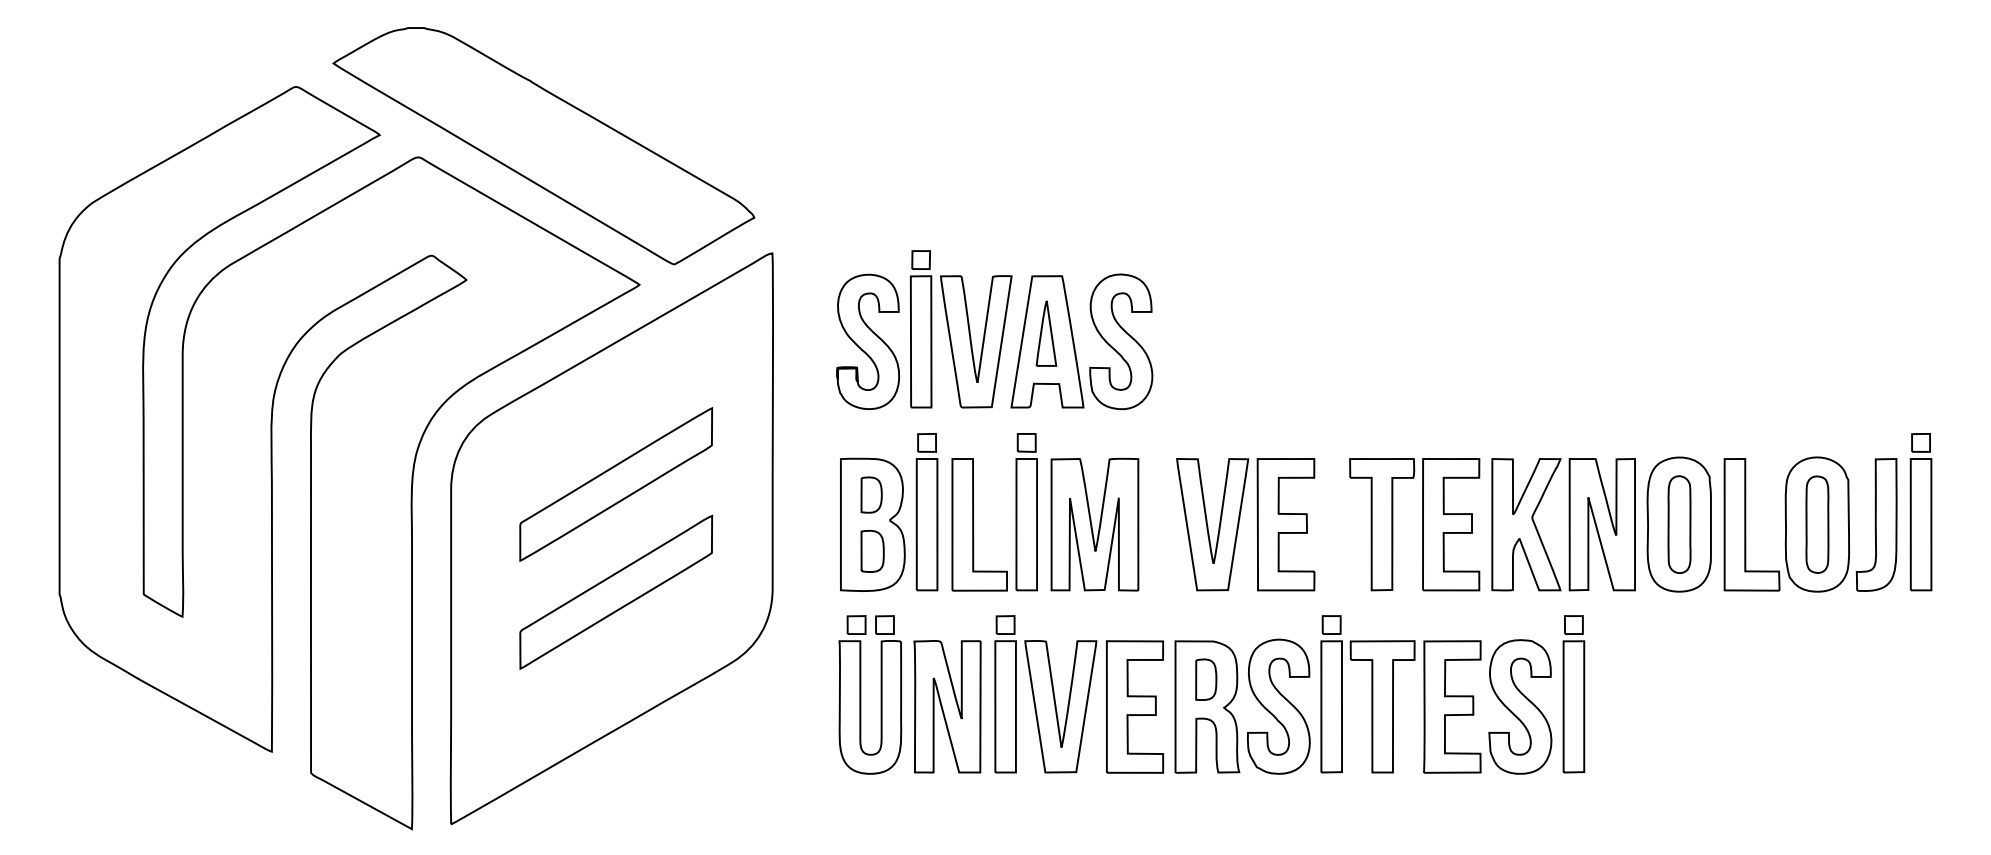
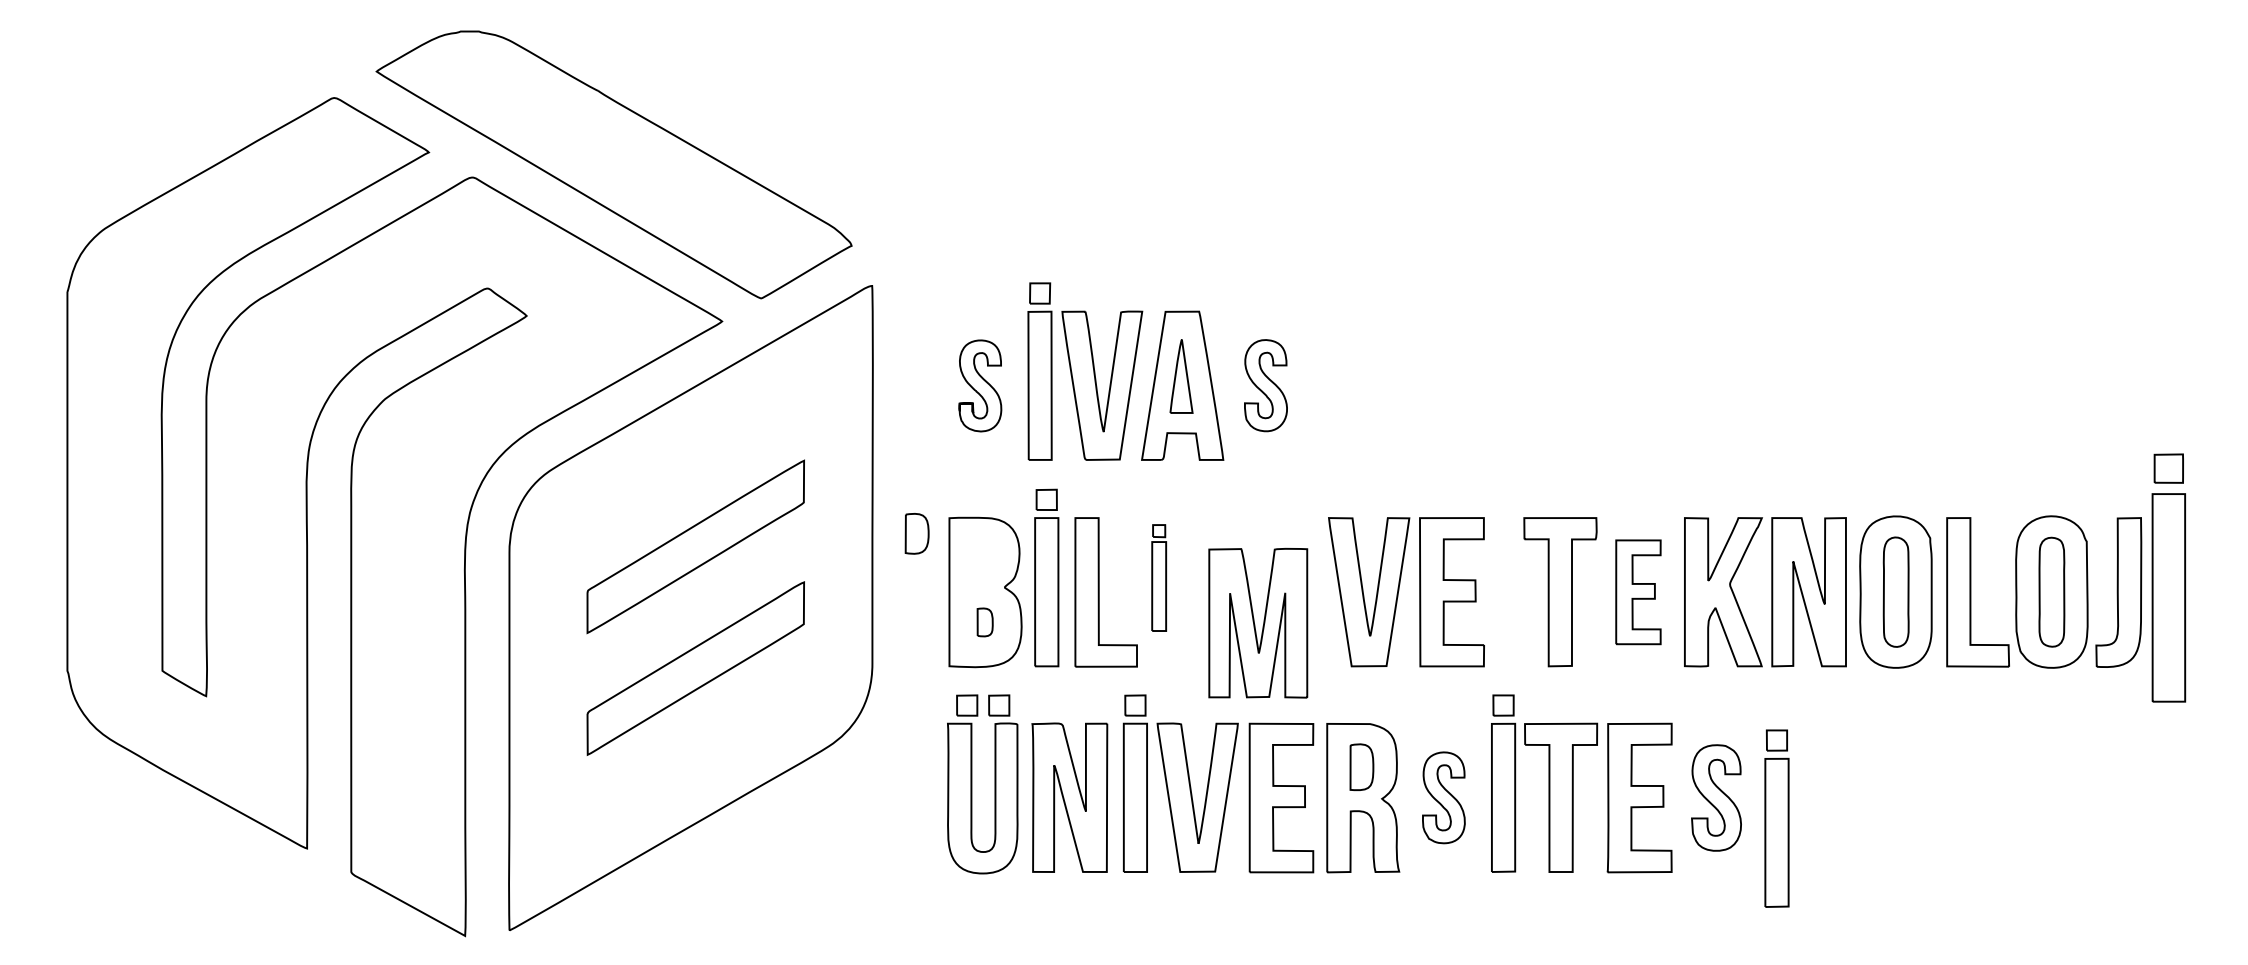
part: (868, 341) -> (980, 385), size x0.6
part: (1120, 341) -> (1265, 385), size x0.6
part: (871, 494) -> (916, 533), moved
part: (1026, 511) -> (1158, 577), size x0.6
part: (1920, 511) -> (2168, 577), size x1.4
part: (1095, 524) -> (1258, 623), moved
part: (1451, 524) -> (1638, 592), size x0.7
part: (871, 551) -> (984, 622), size x0.6
part: (1573, 694) -> (1776, 818), moved
part: (1278, 706) -> (1443, 797), size x0.6
part: (1520, 706) -> (1716, 797), size x0.7

